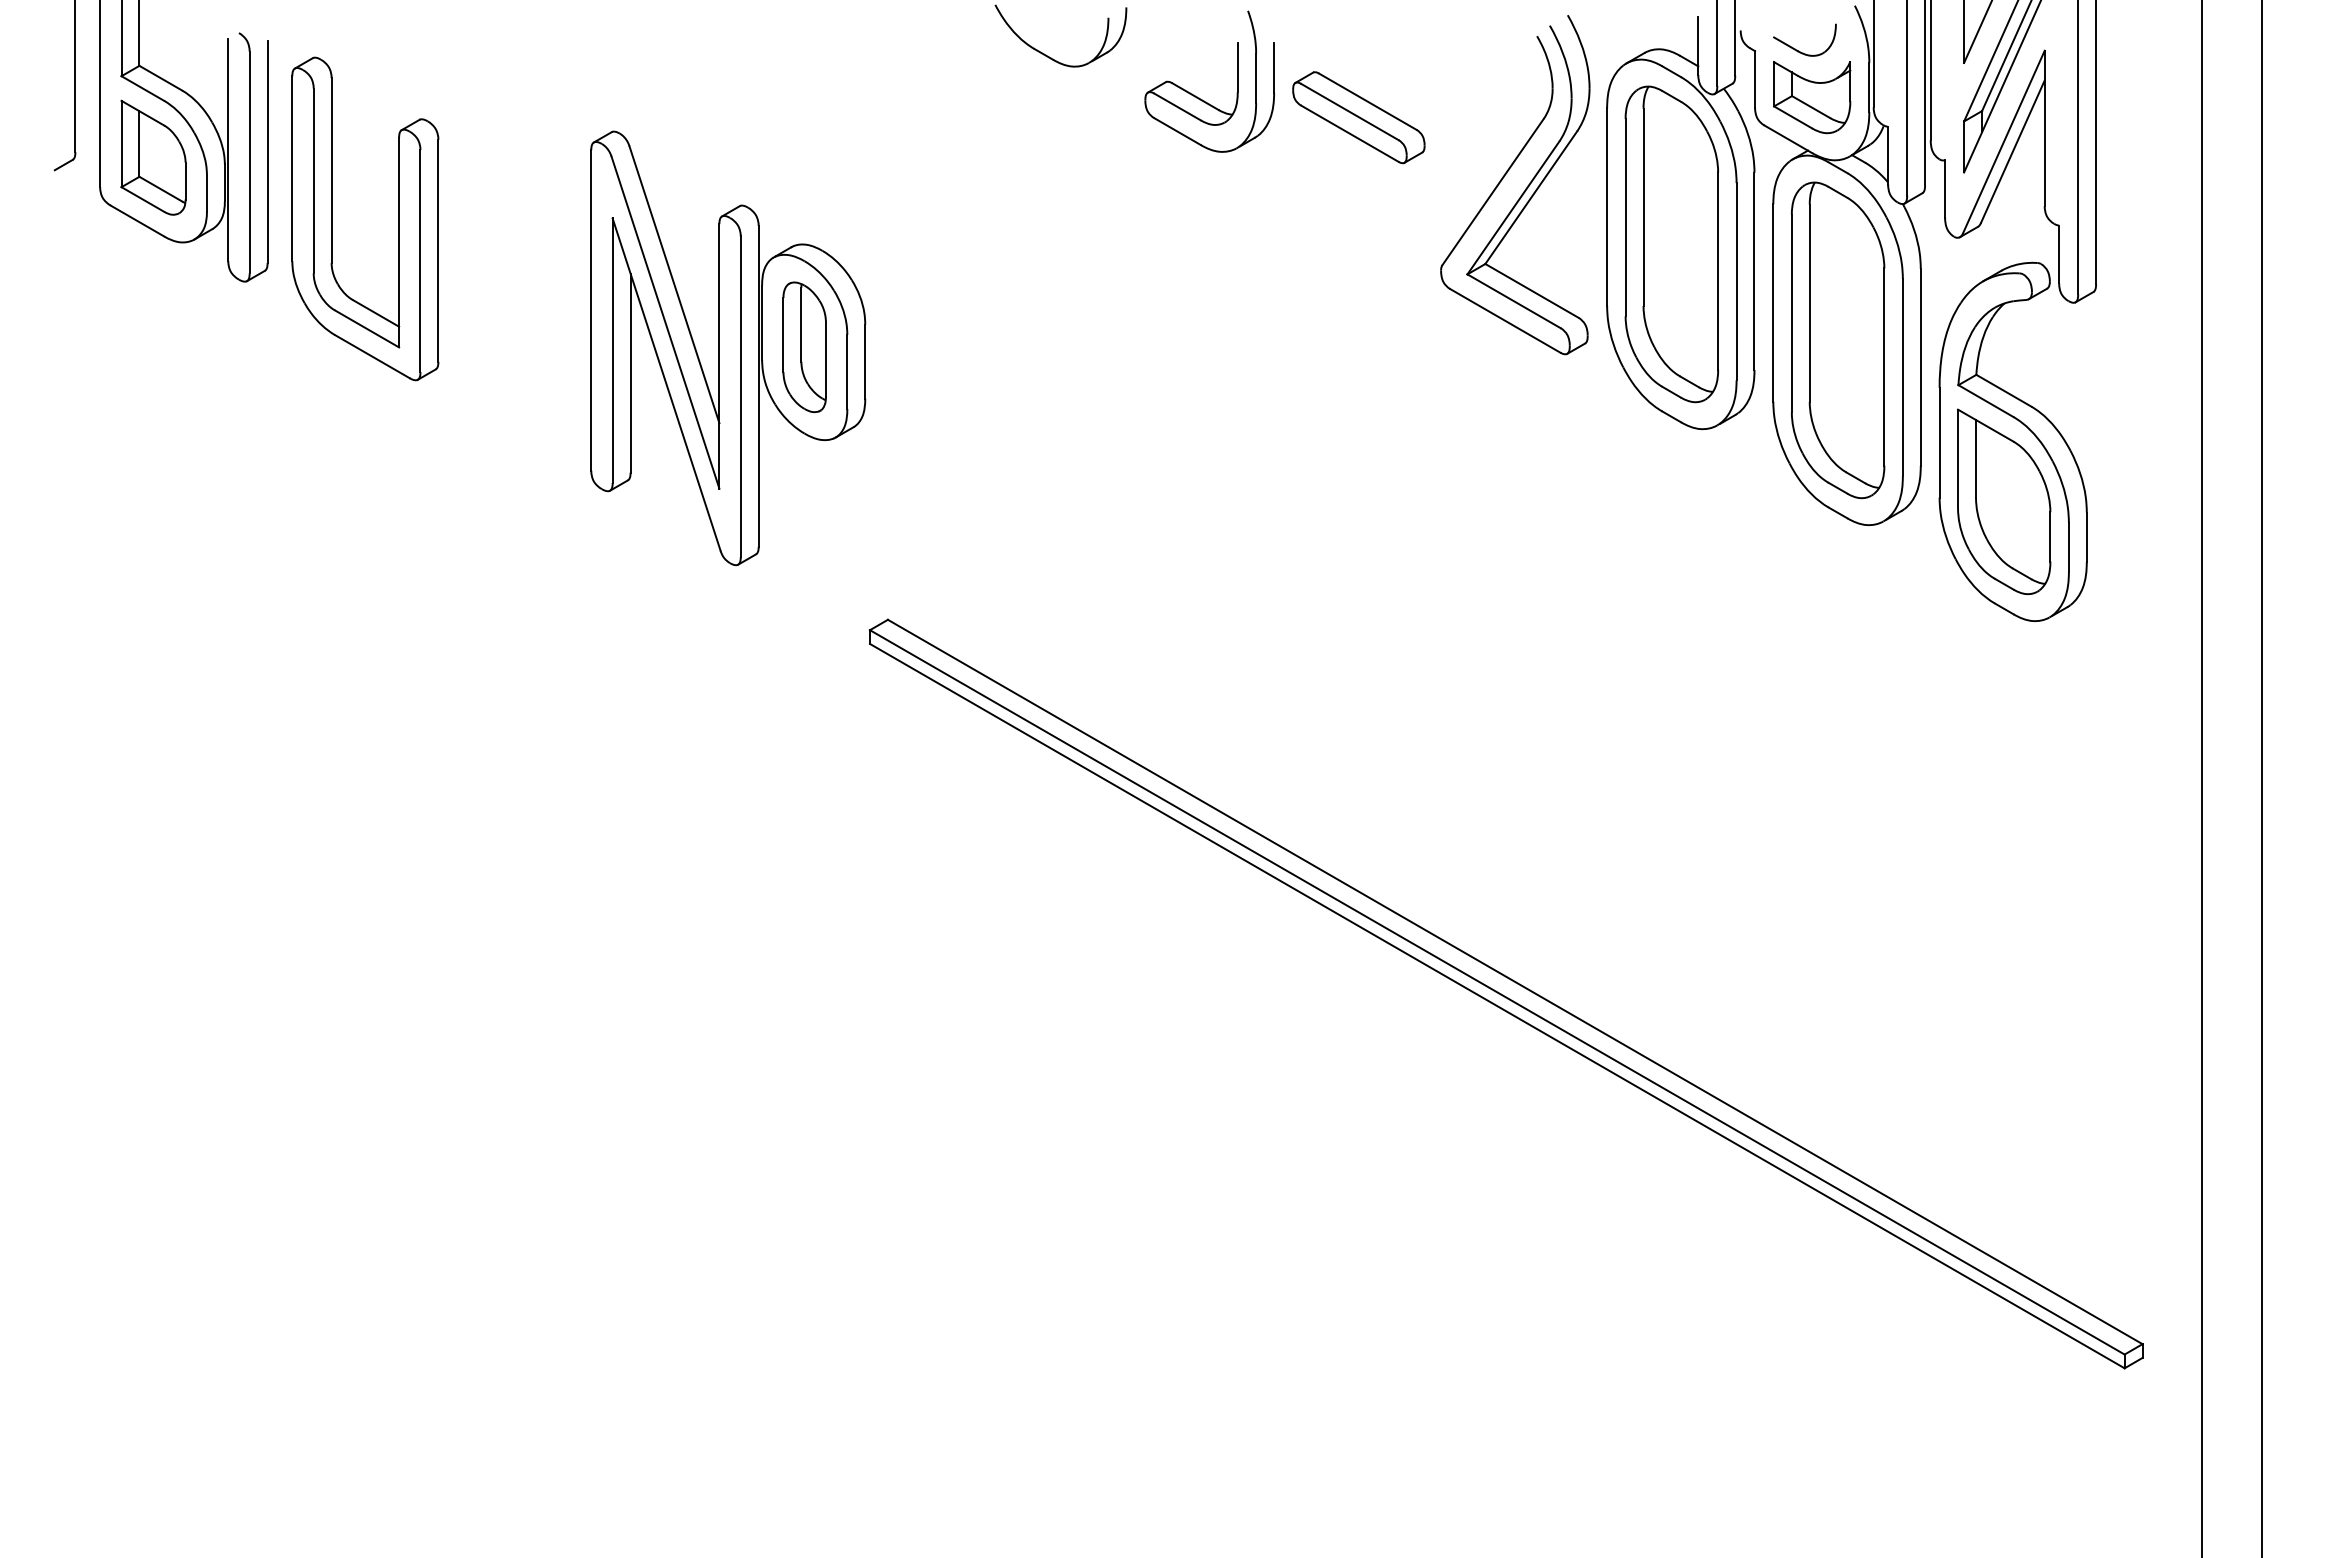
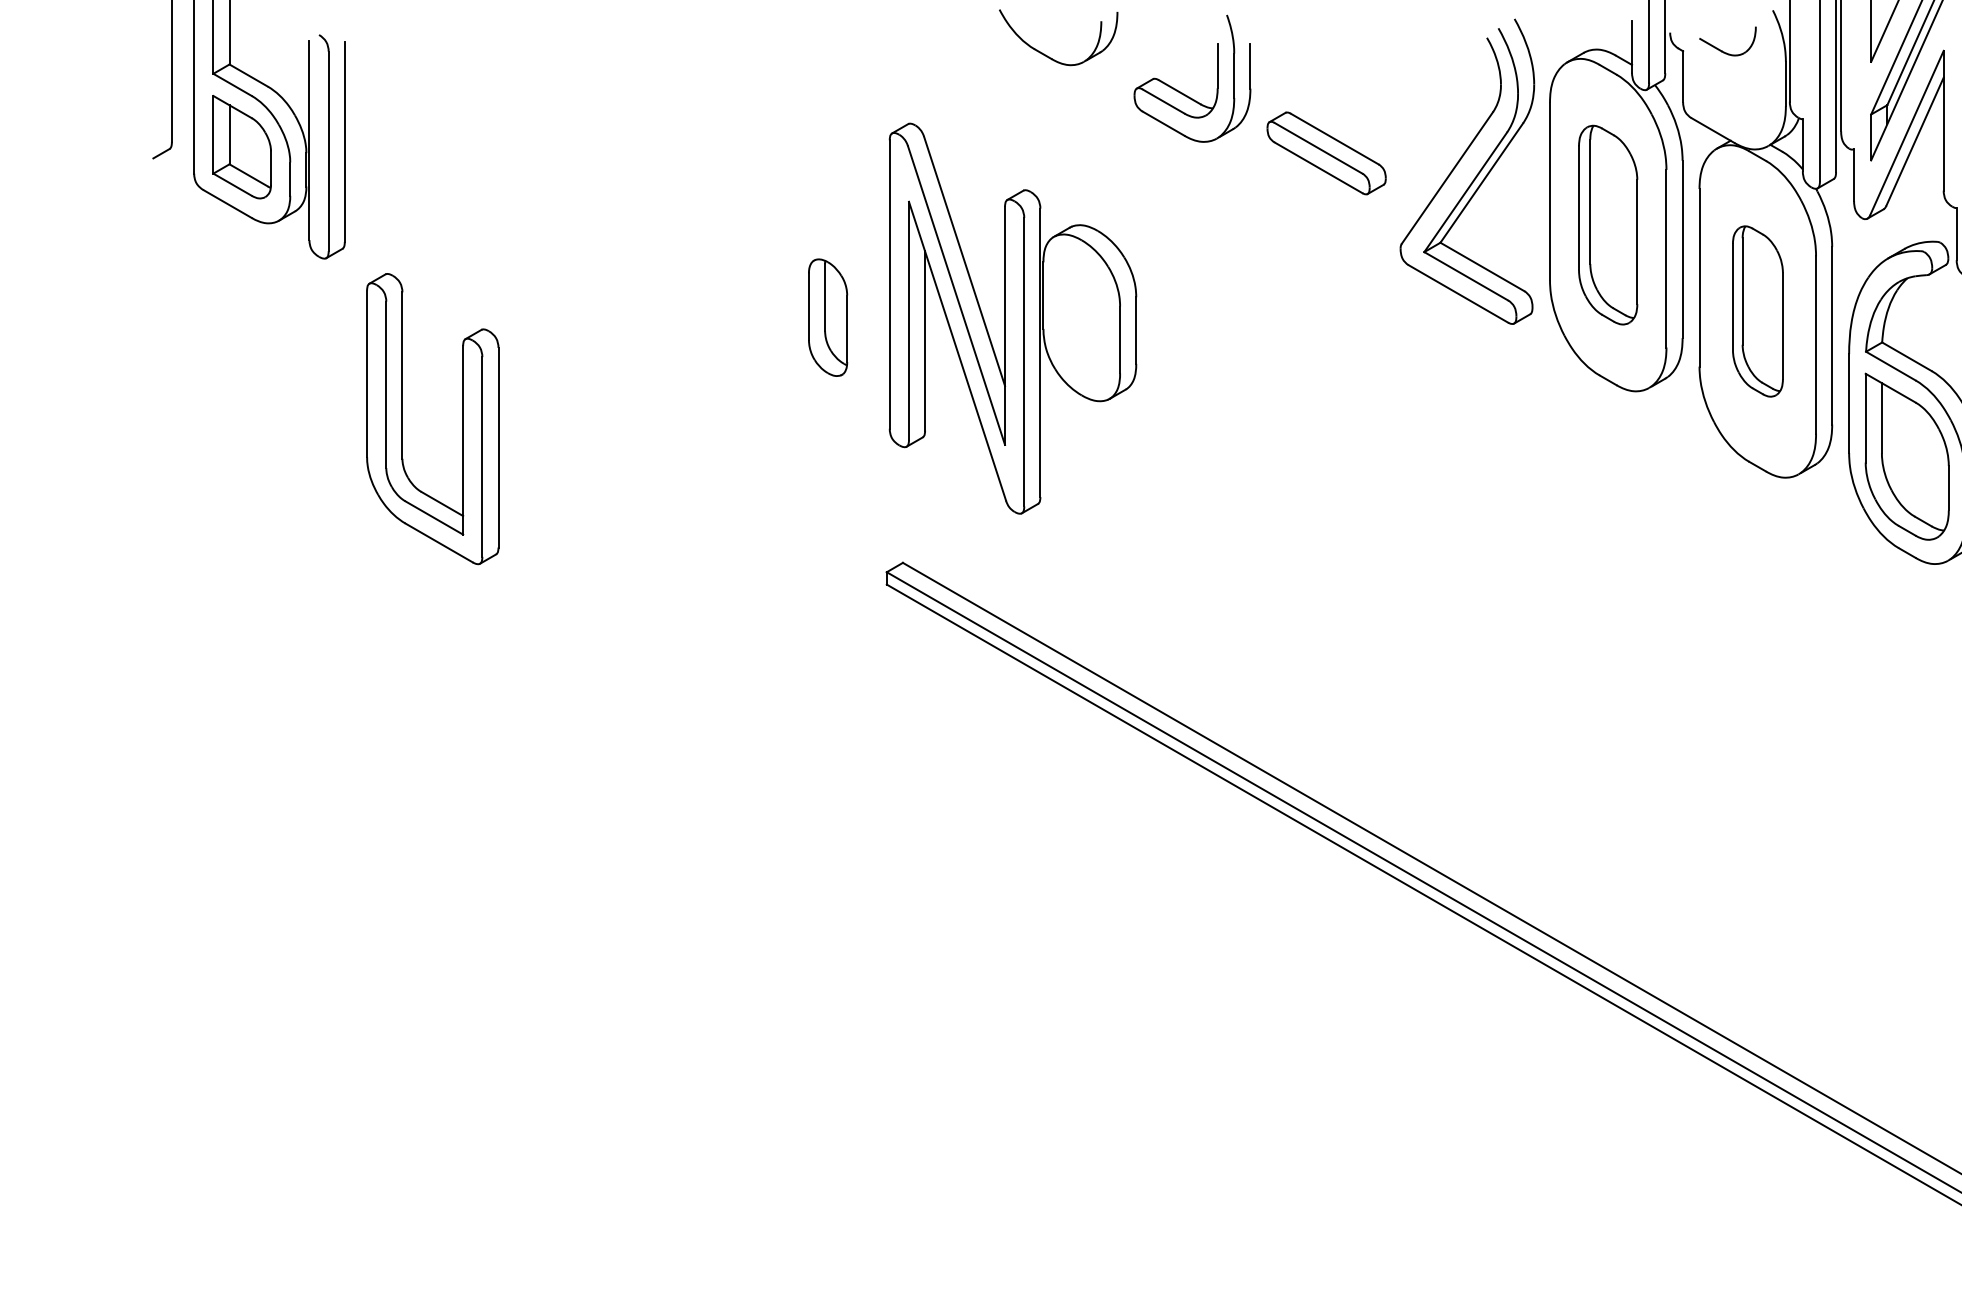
part: (1812, 97) -> (1734, 92), removed
part: (1358, 117) -> (1326, 153), moved
part: (332, 218) -> (403, 418), moved
part: (1671, 244) -> (1607, 225), size x0.7
part: (1838, 340) -> (1758, 311), size x0.6
part: (728, 348) -> (1013, 318), moved

